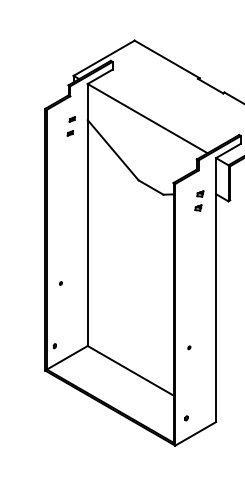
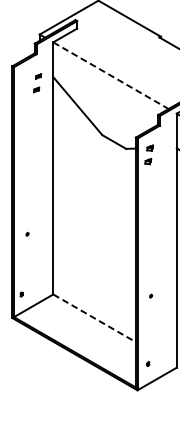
line: (148, 118) -> (111, 75), solid -> dashed
part: (199, 200) -> (149, 154), moved
line: (130, 370) -> (94, 318), solid -> dashed

